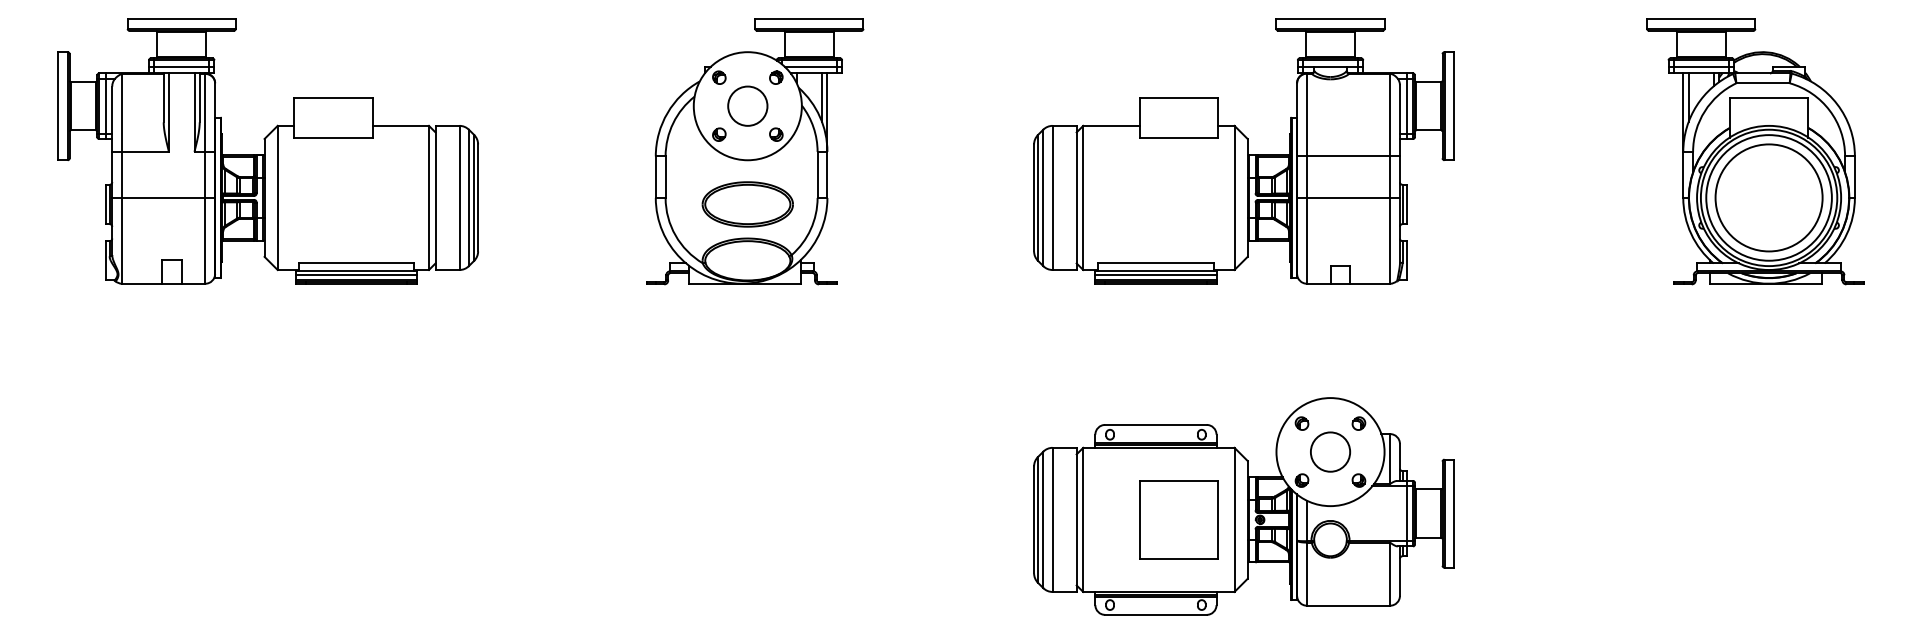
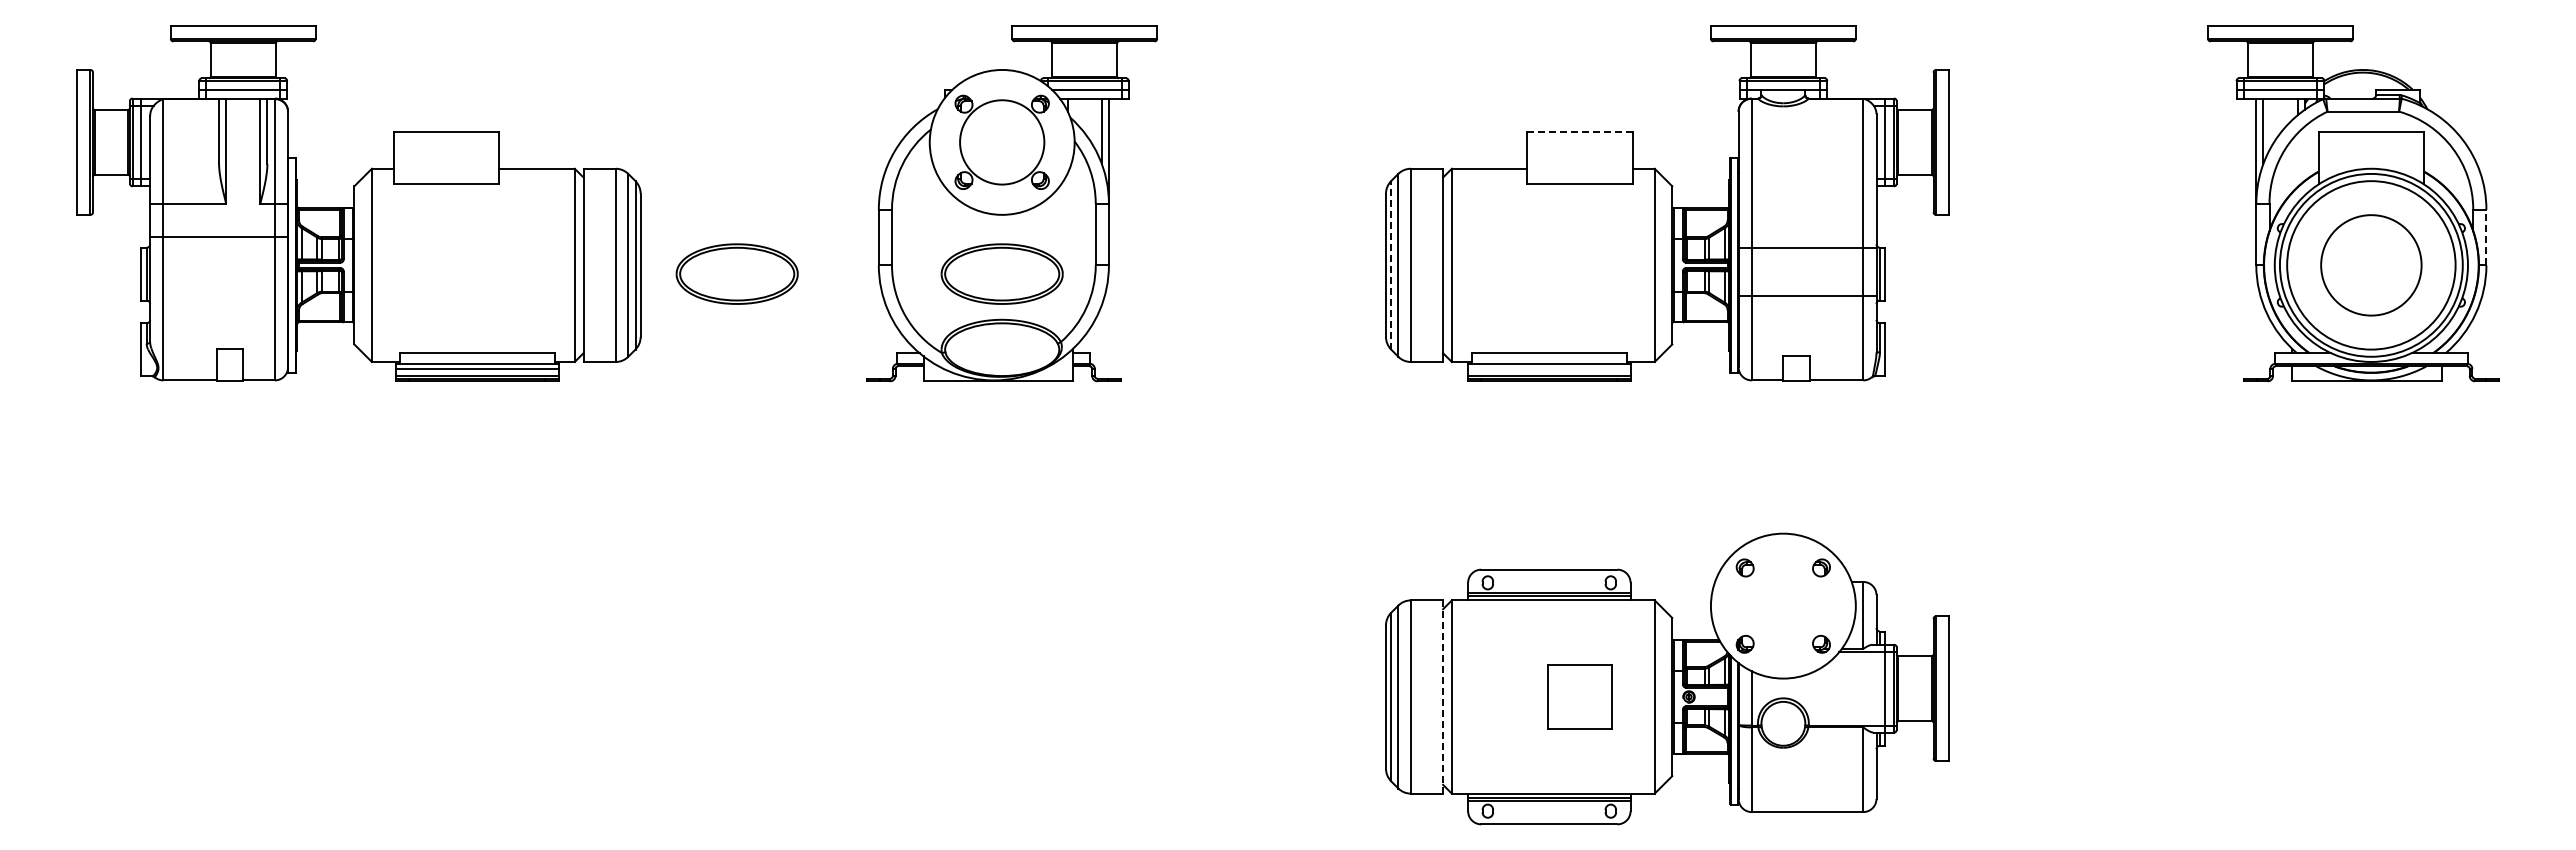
line: (1179, 98) -> (1580, 131), solid -> dashed
circle: (747, 106) -> (1001, 142), size x1.6
line: (1348, 156) -> (1807, 247), moved
line: (1854, 177) -> (2486, 237), solid -> dashed
line: (1038, 197) -> (1391, 264), solid -> dashed
line: (164, 198) -> (219, 237), moved
line: (1348, 198) -> (1807, 296), moved
circle: (1769, 198) -> (2371, 265), size x0.7
part: (549, 203) -> (736, 273), added
line: (1156, 275) -> (1549, 369), removed
circle: (1330, 451) -> (1783, 605), removed
part: (1178, 519) -> (1579, 696), size x0.6
line: (1076, 520) -> (1443, 697), solid -> dashed

